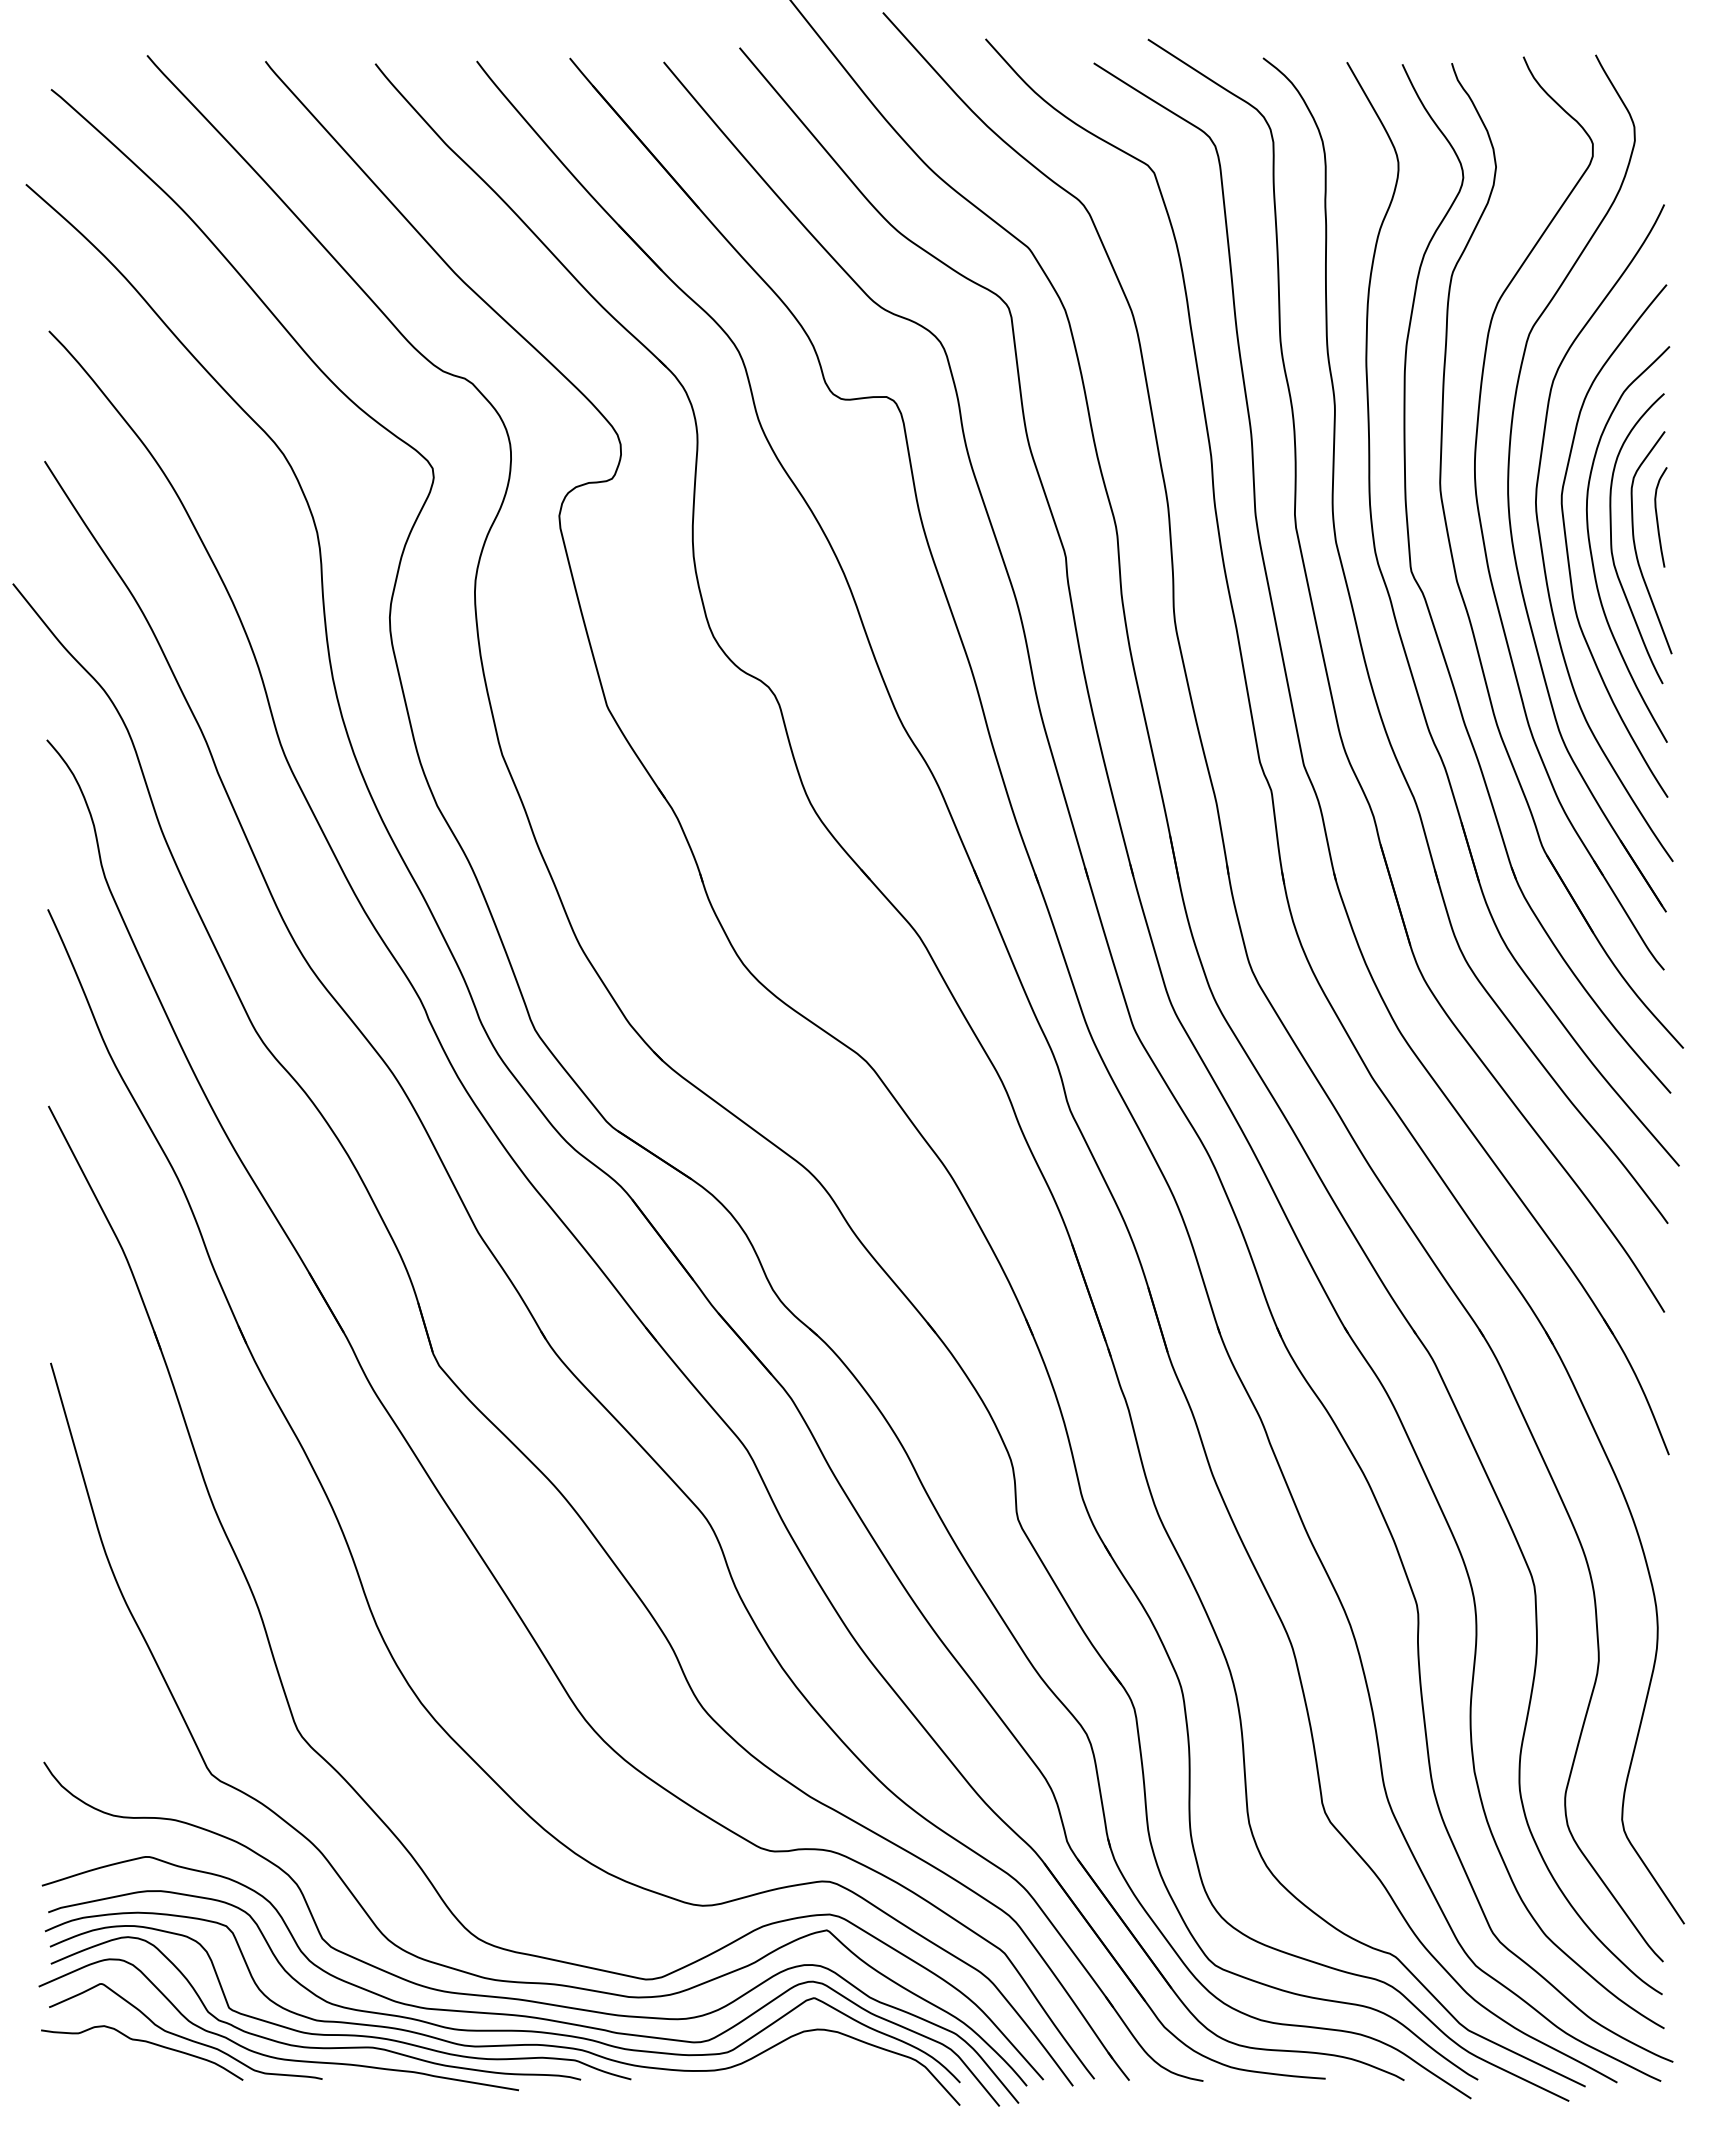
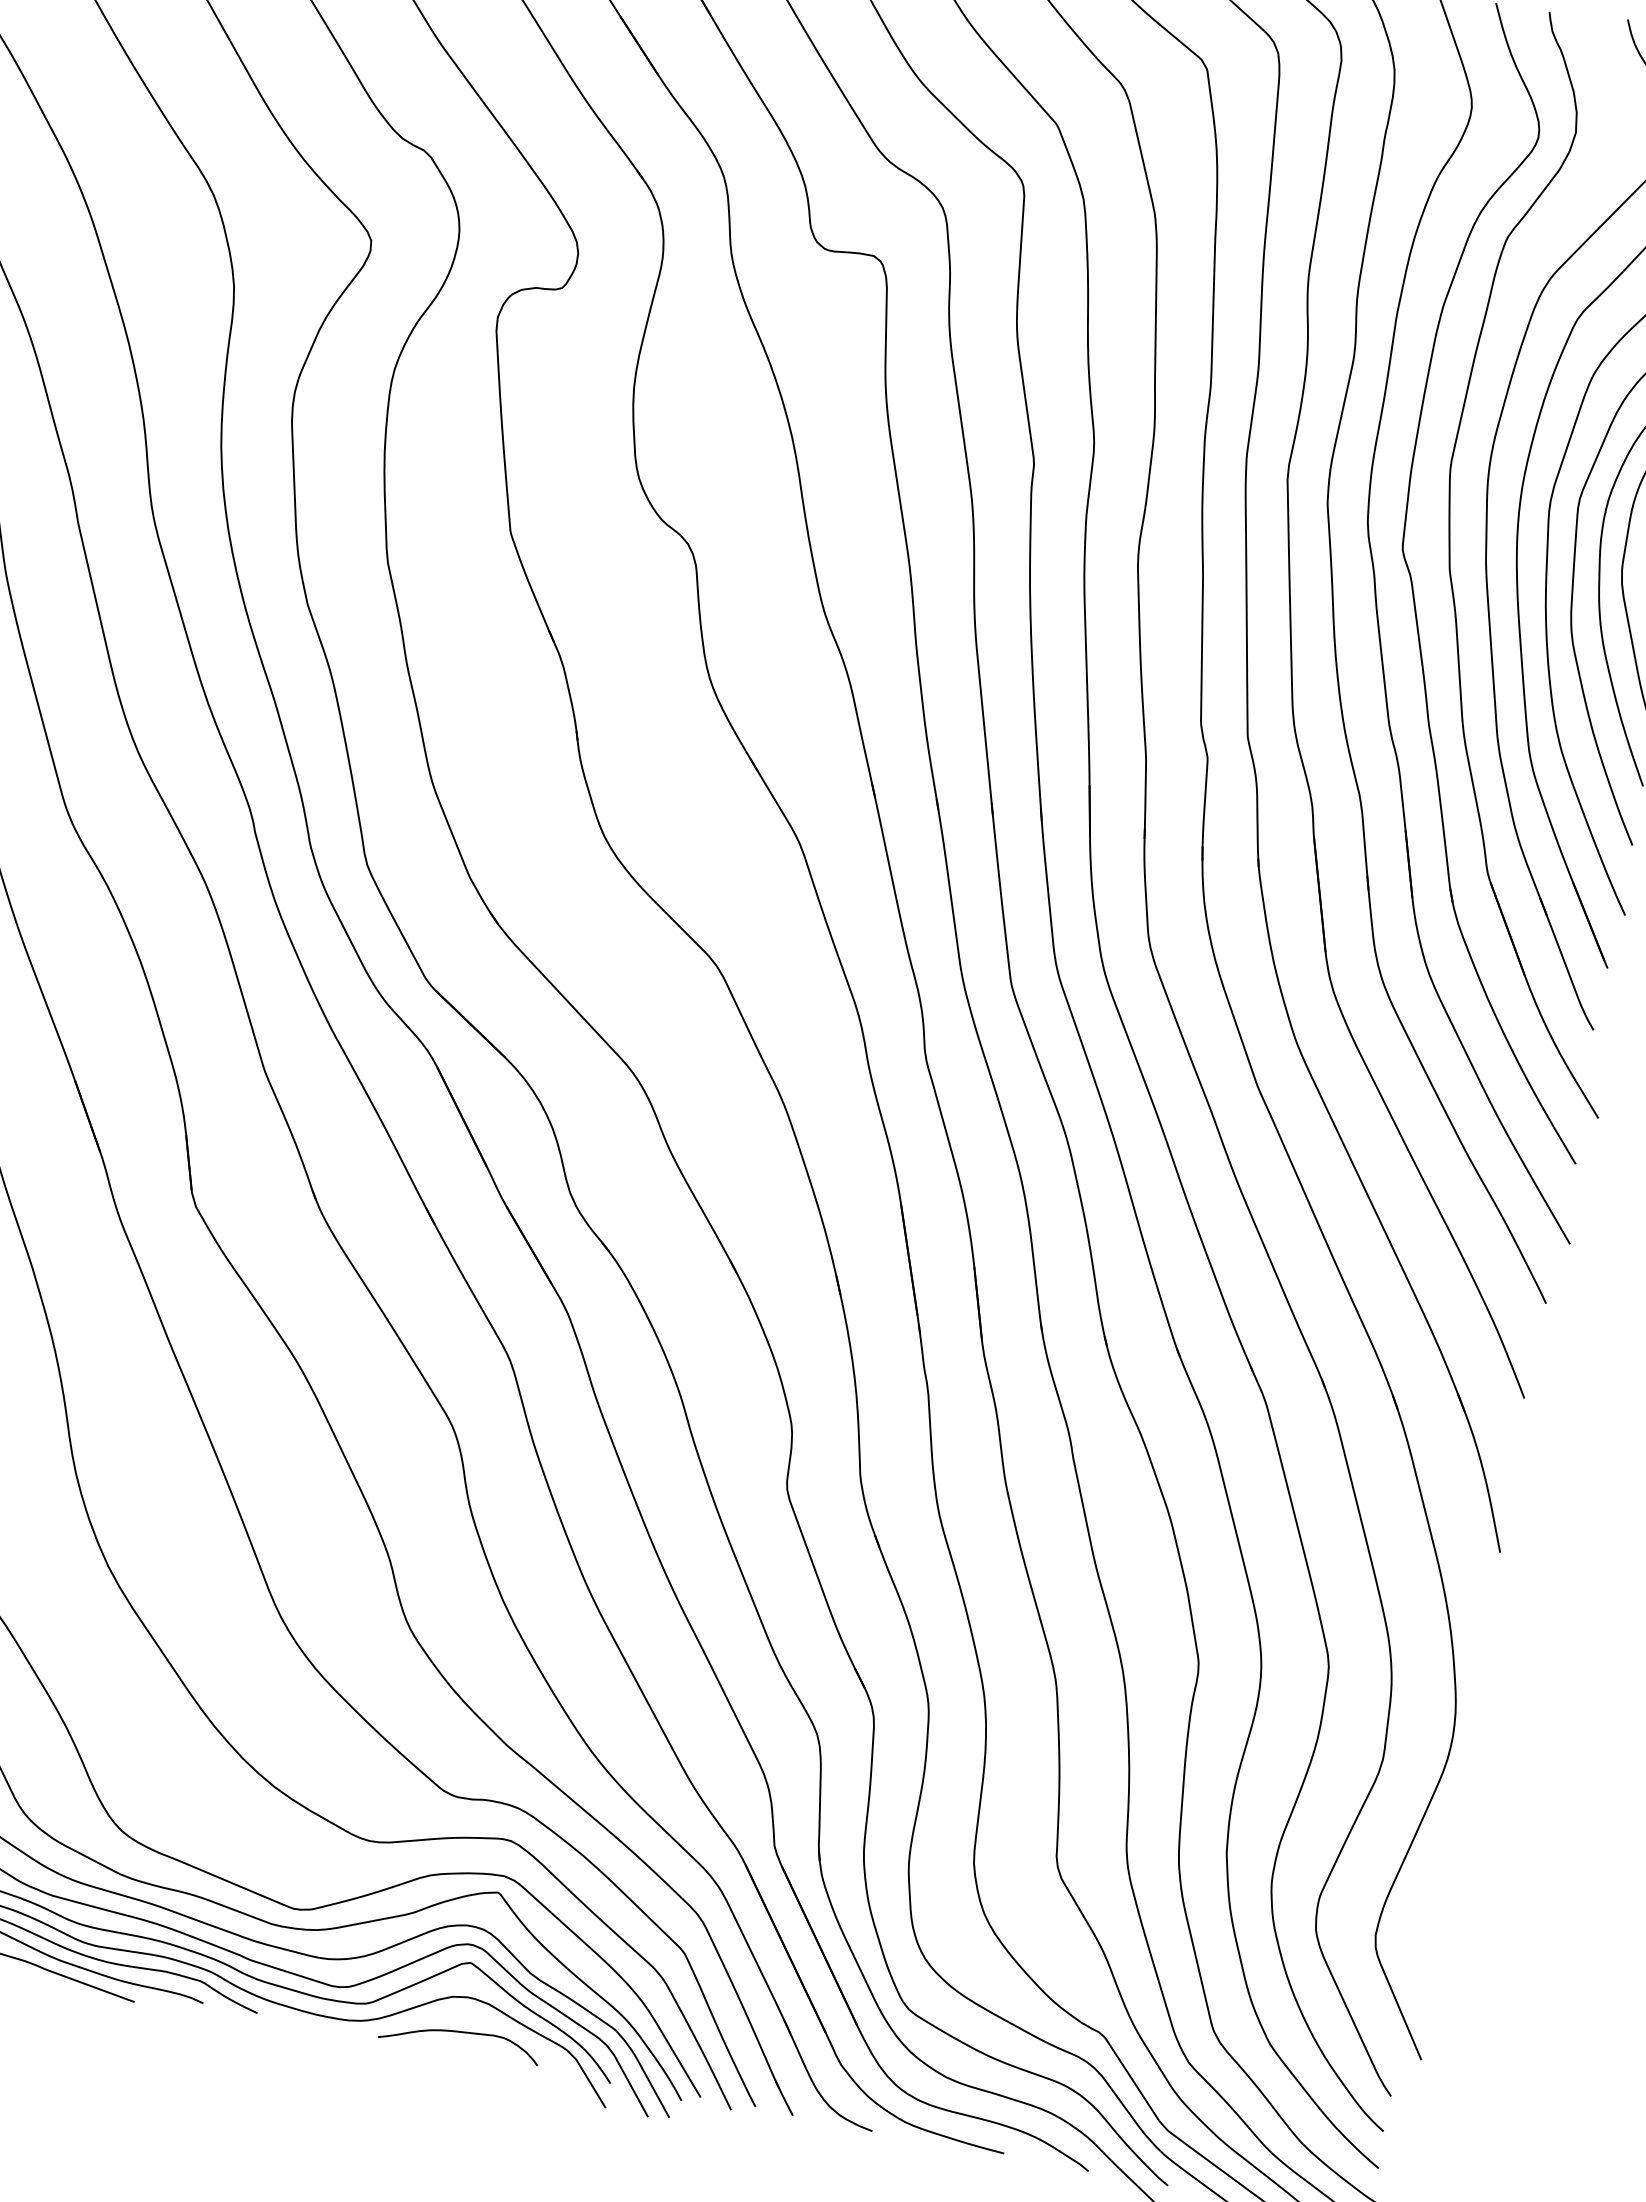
curve: (817, 2062) -> (461, 2032), added

